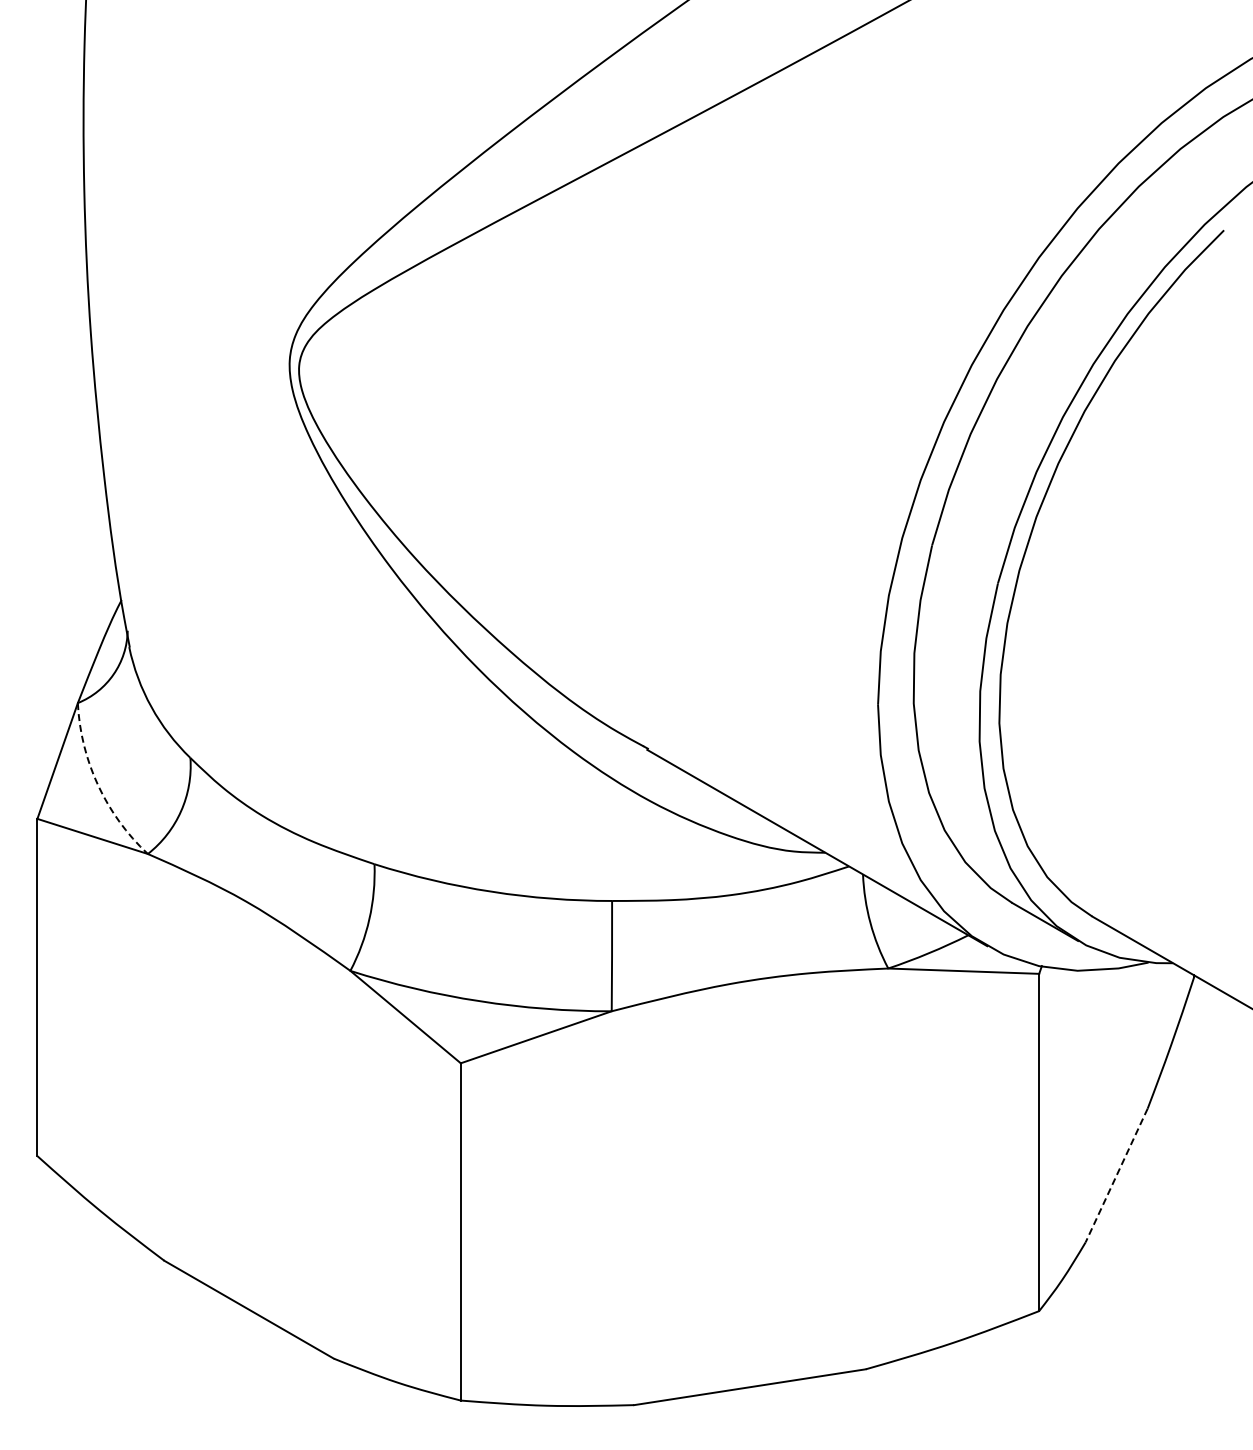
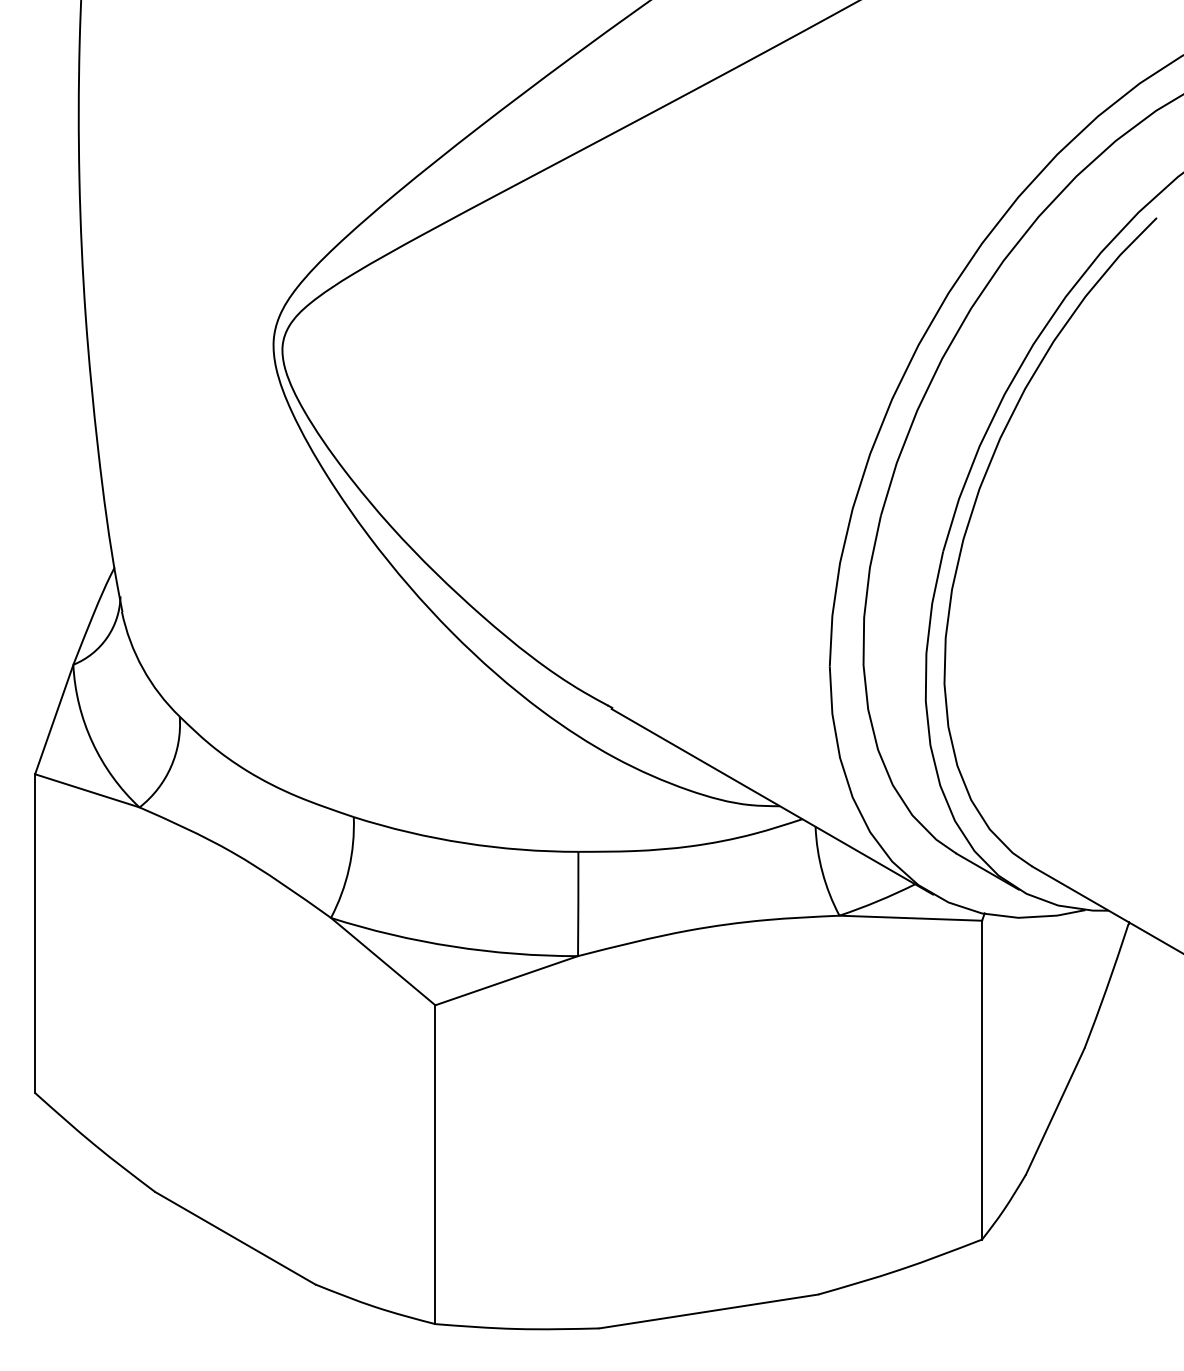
arc: (98, 785) -> (92, 742), dashed -> solid
line: (1116, 1175) -> (1055, 1111), dashed -> solid

